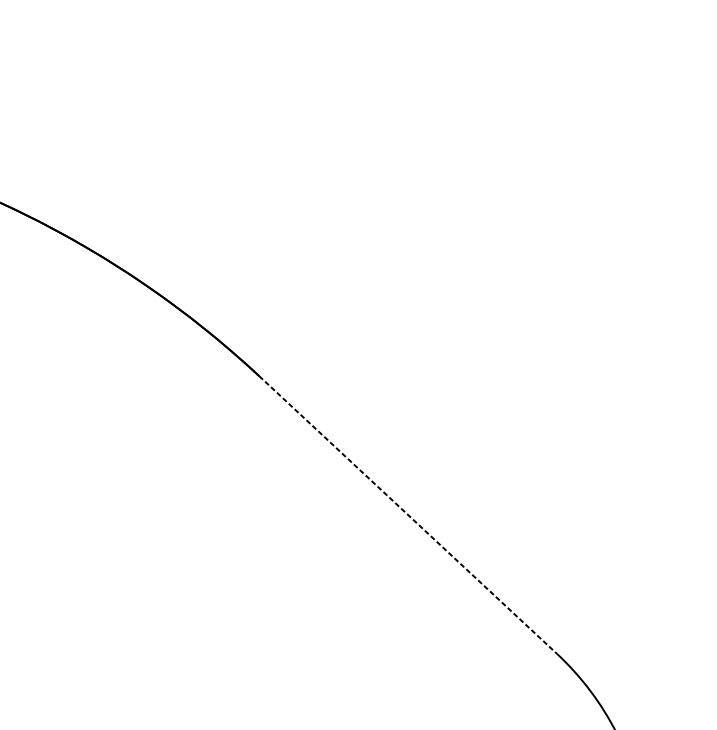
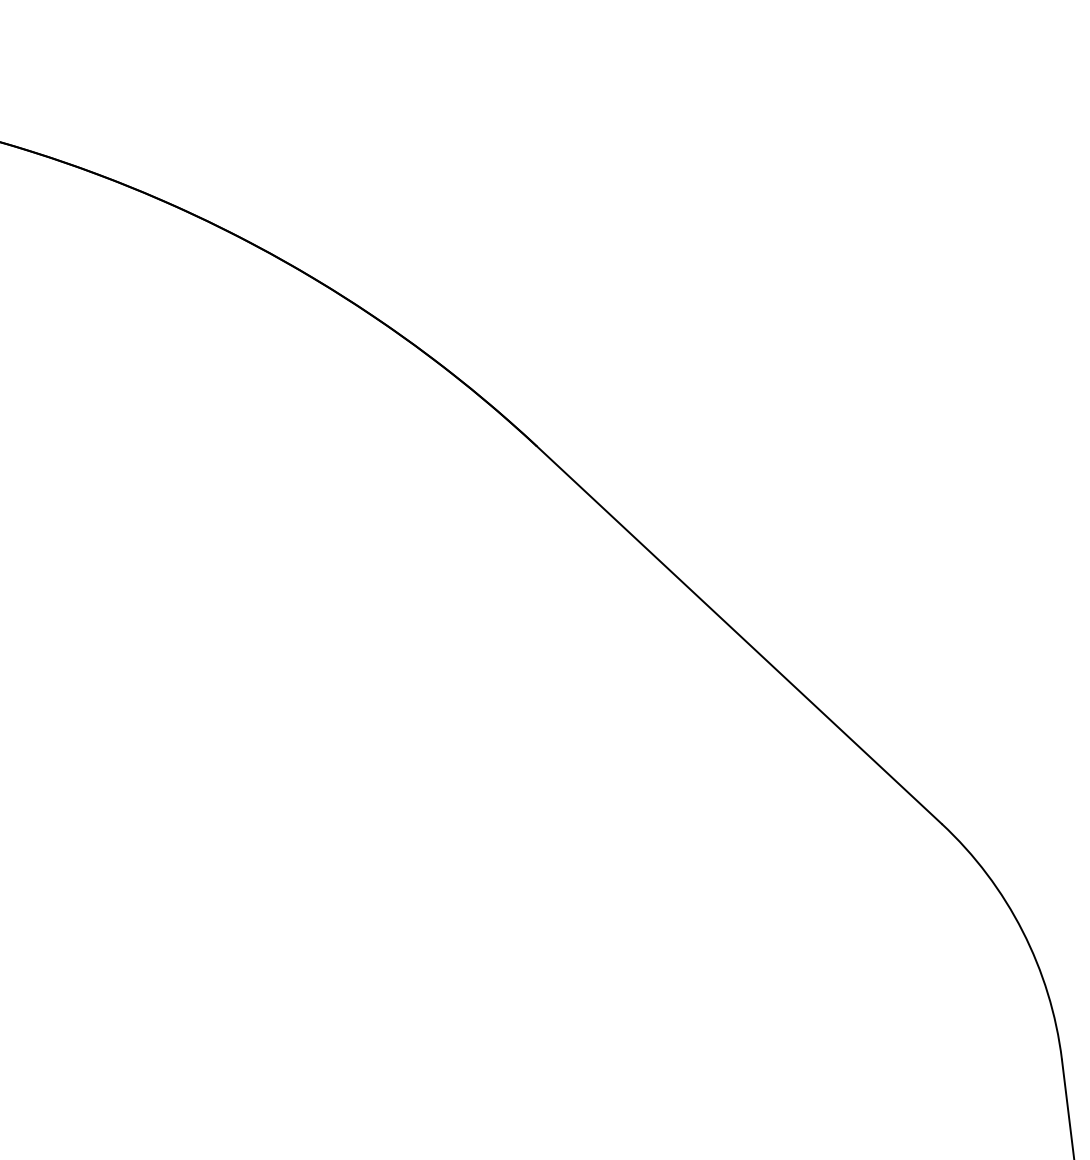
line: (408, 515) -> (739, 635), dashed -> solid

